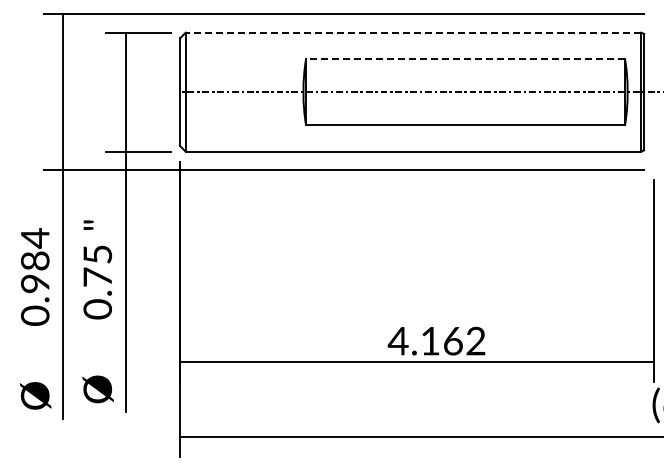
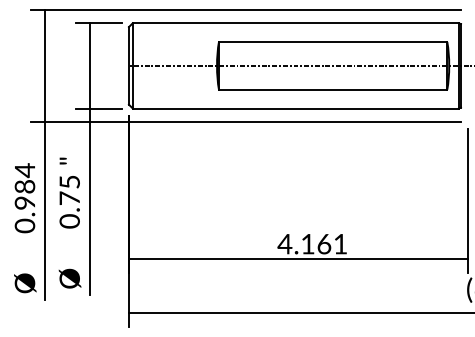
line: (413, 32) -> (295, 23), dashed -> solid
line: (465, 58) -> (333, 41), dashed -> solid
text: (475, 340) -> (340, 243), 4.162 -> 4.161

